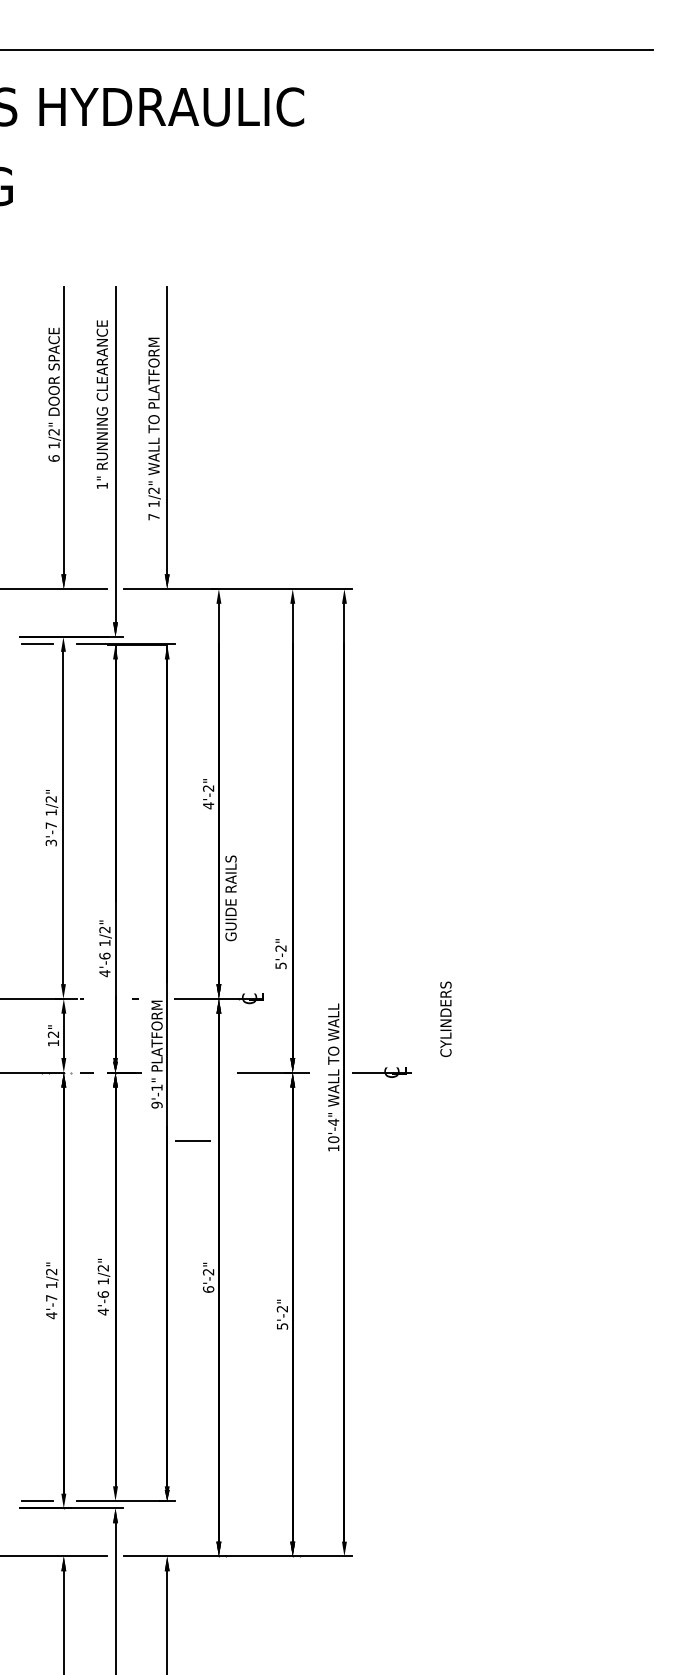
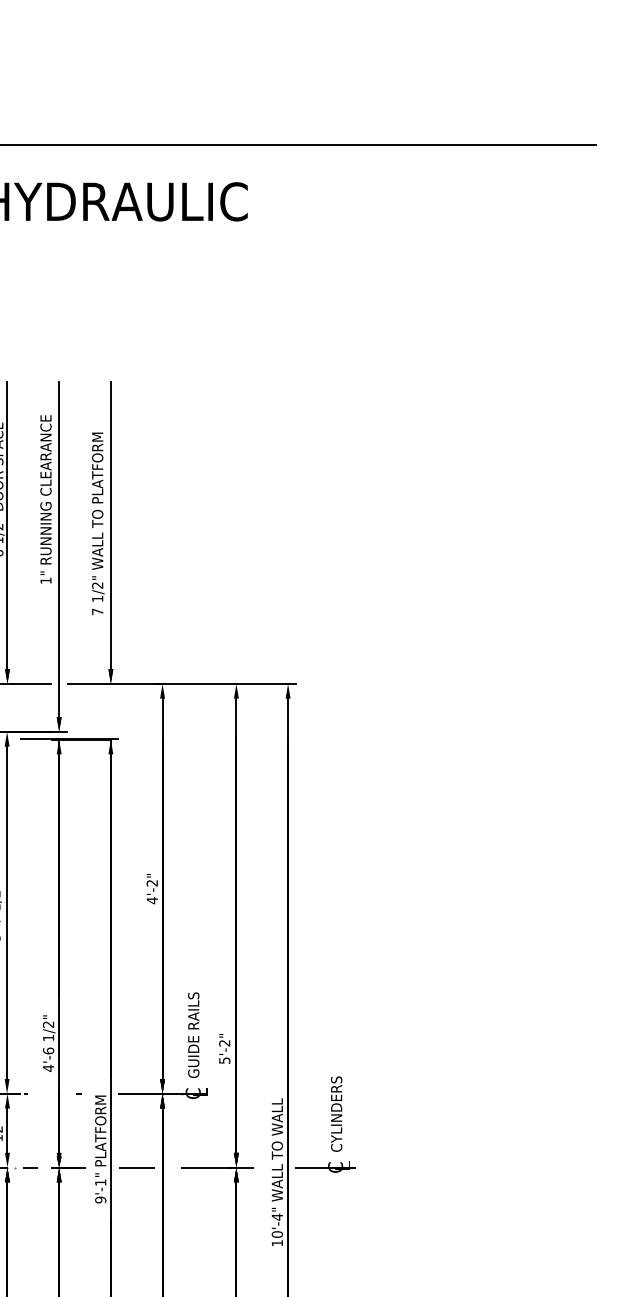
text: (230, 898) -> (193, 1035), moved
text: (445, 1018) -> (336, 1113), moved
line: (192, 1140) -> (136, 1167), moved

